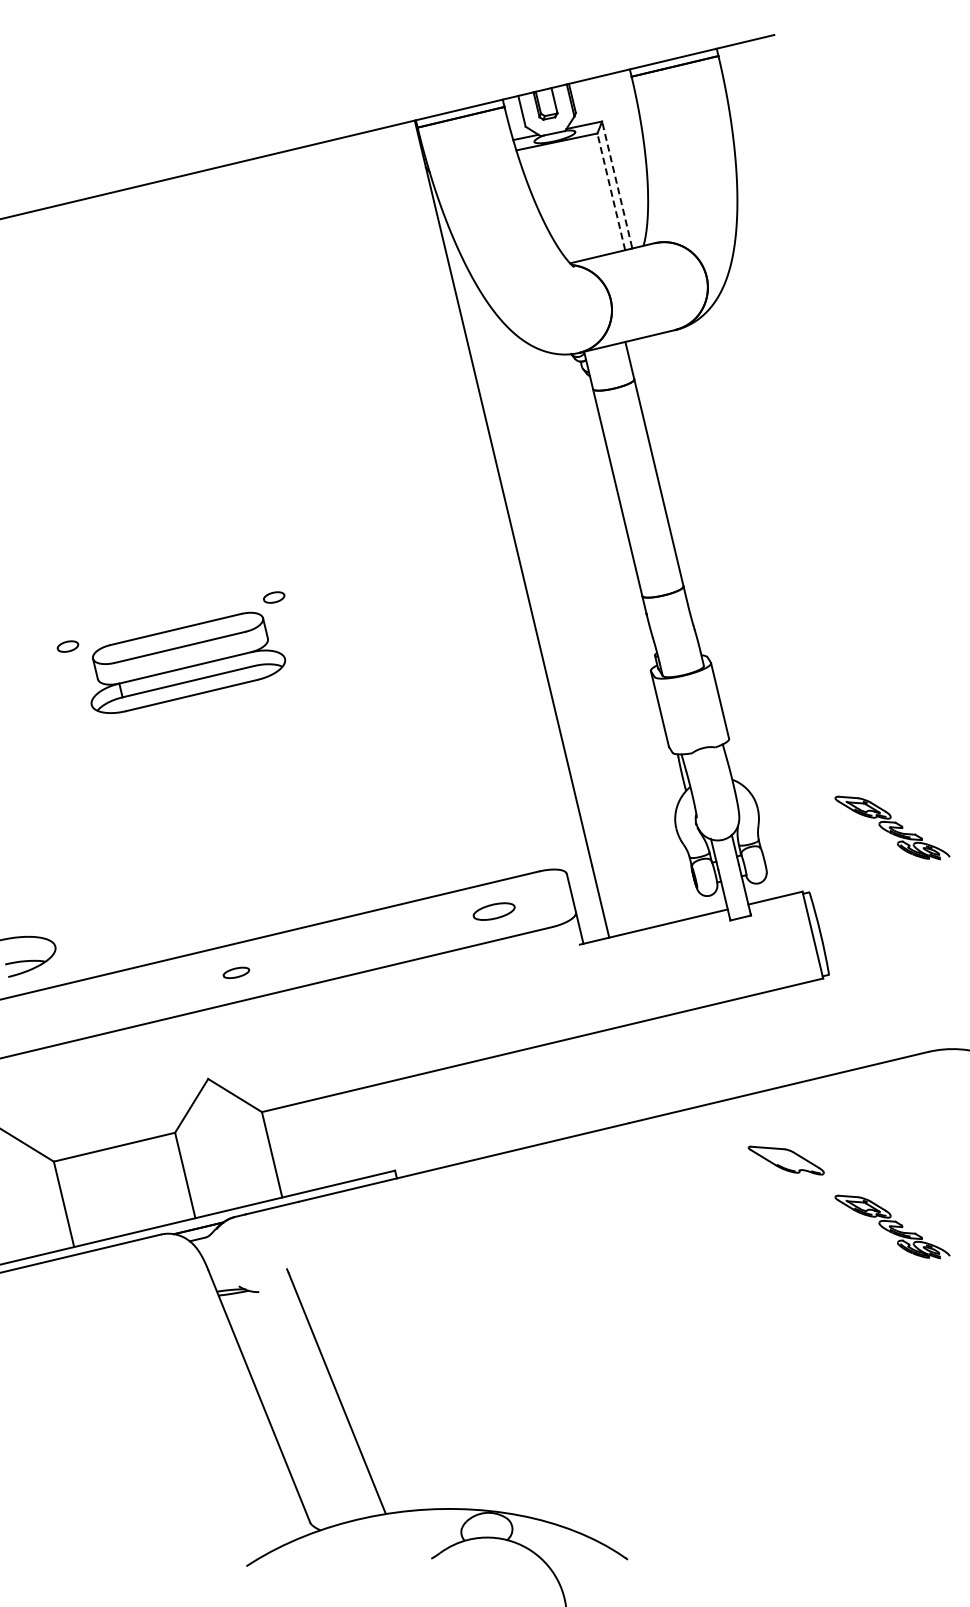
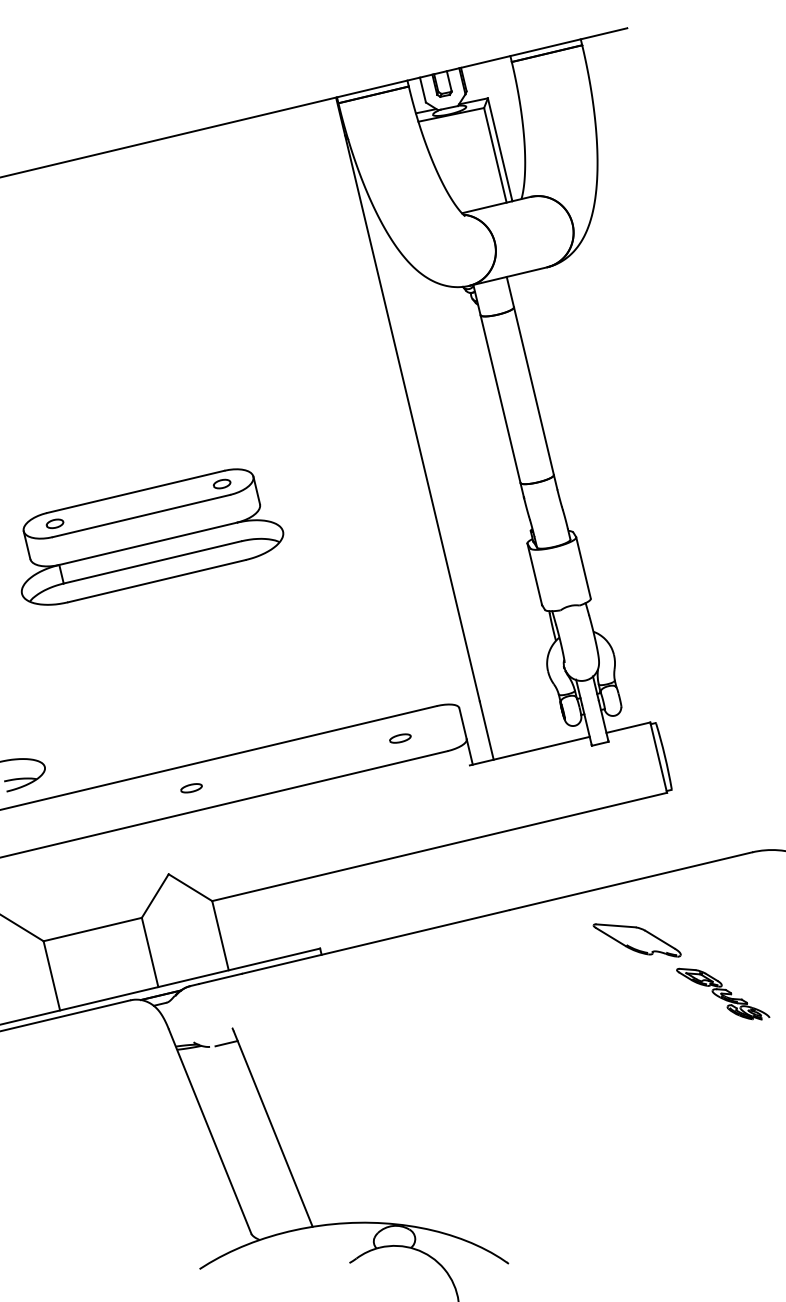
line: (617, 184) -> (500, 149), dashed -> solid
line: (611, 191) -> (495, 155), dashed -> solid
part: (188, 662) -> (152, 536), size x1.67
part: (892, 827) -> (723, 670), removed
part: (493, 911) -> (399, 738), size x0.62
part: (785, 1160) -> (636, 940), size x1.43
line: (279, 1287) -> (226, 1043), added

